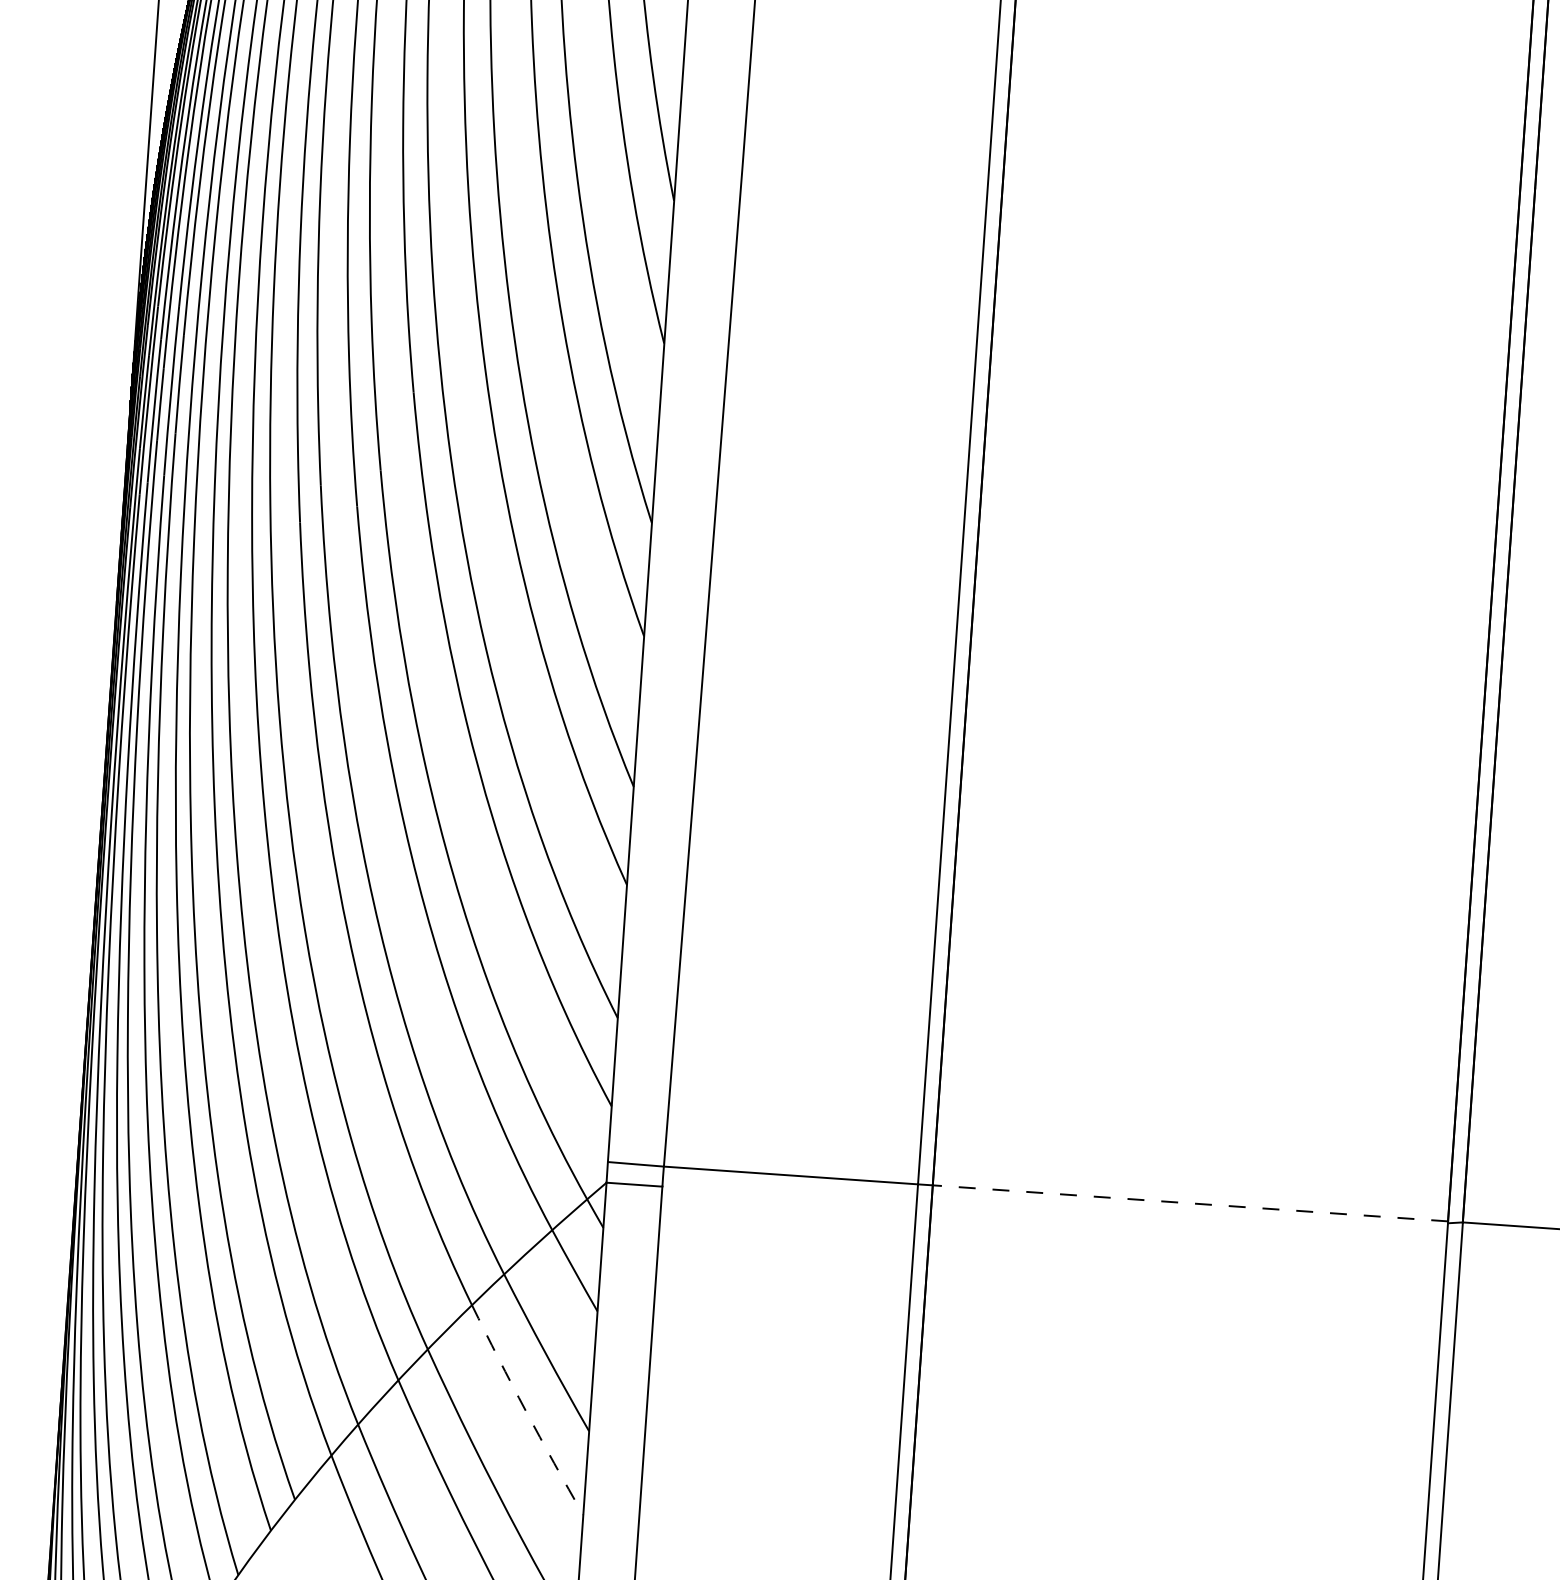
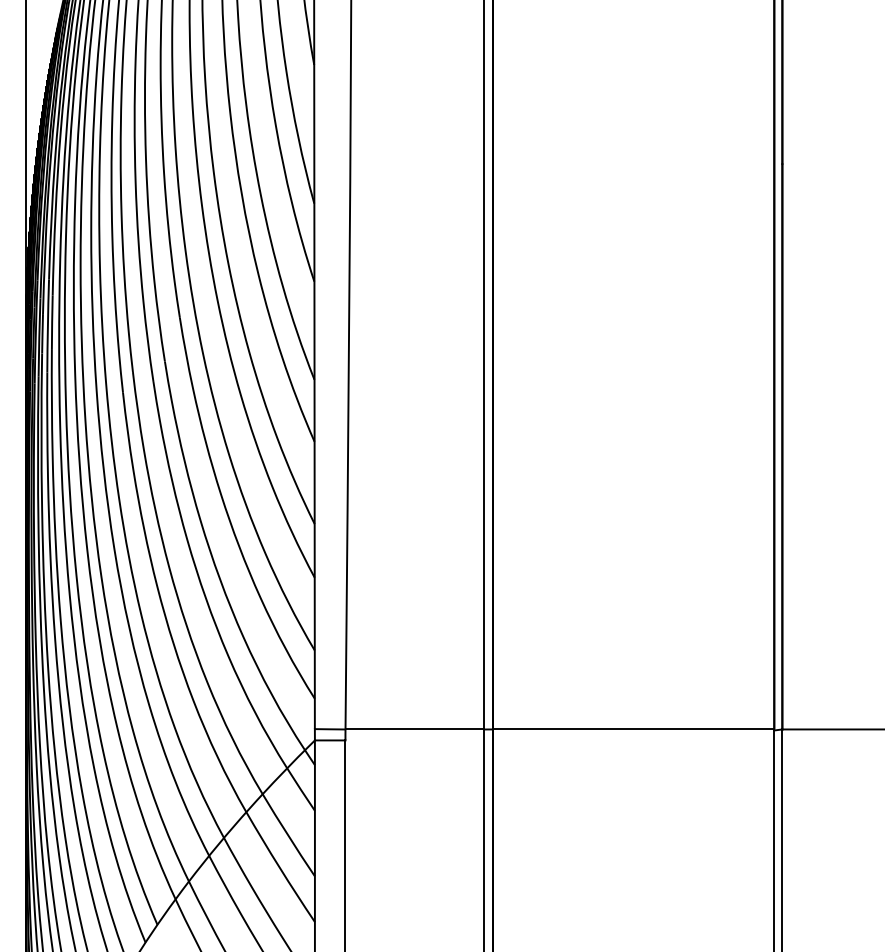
line: (1190, 1203) -> (633, 729), dashed -> solid
arc: (525, 1410) -> (279, 867), dashed -> solid

